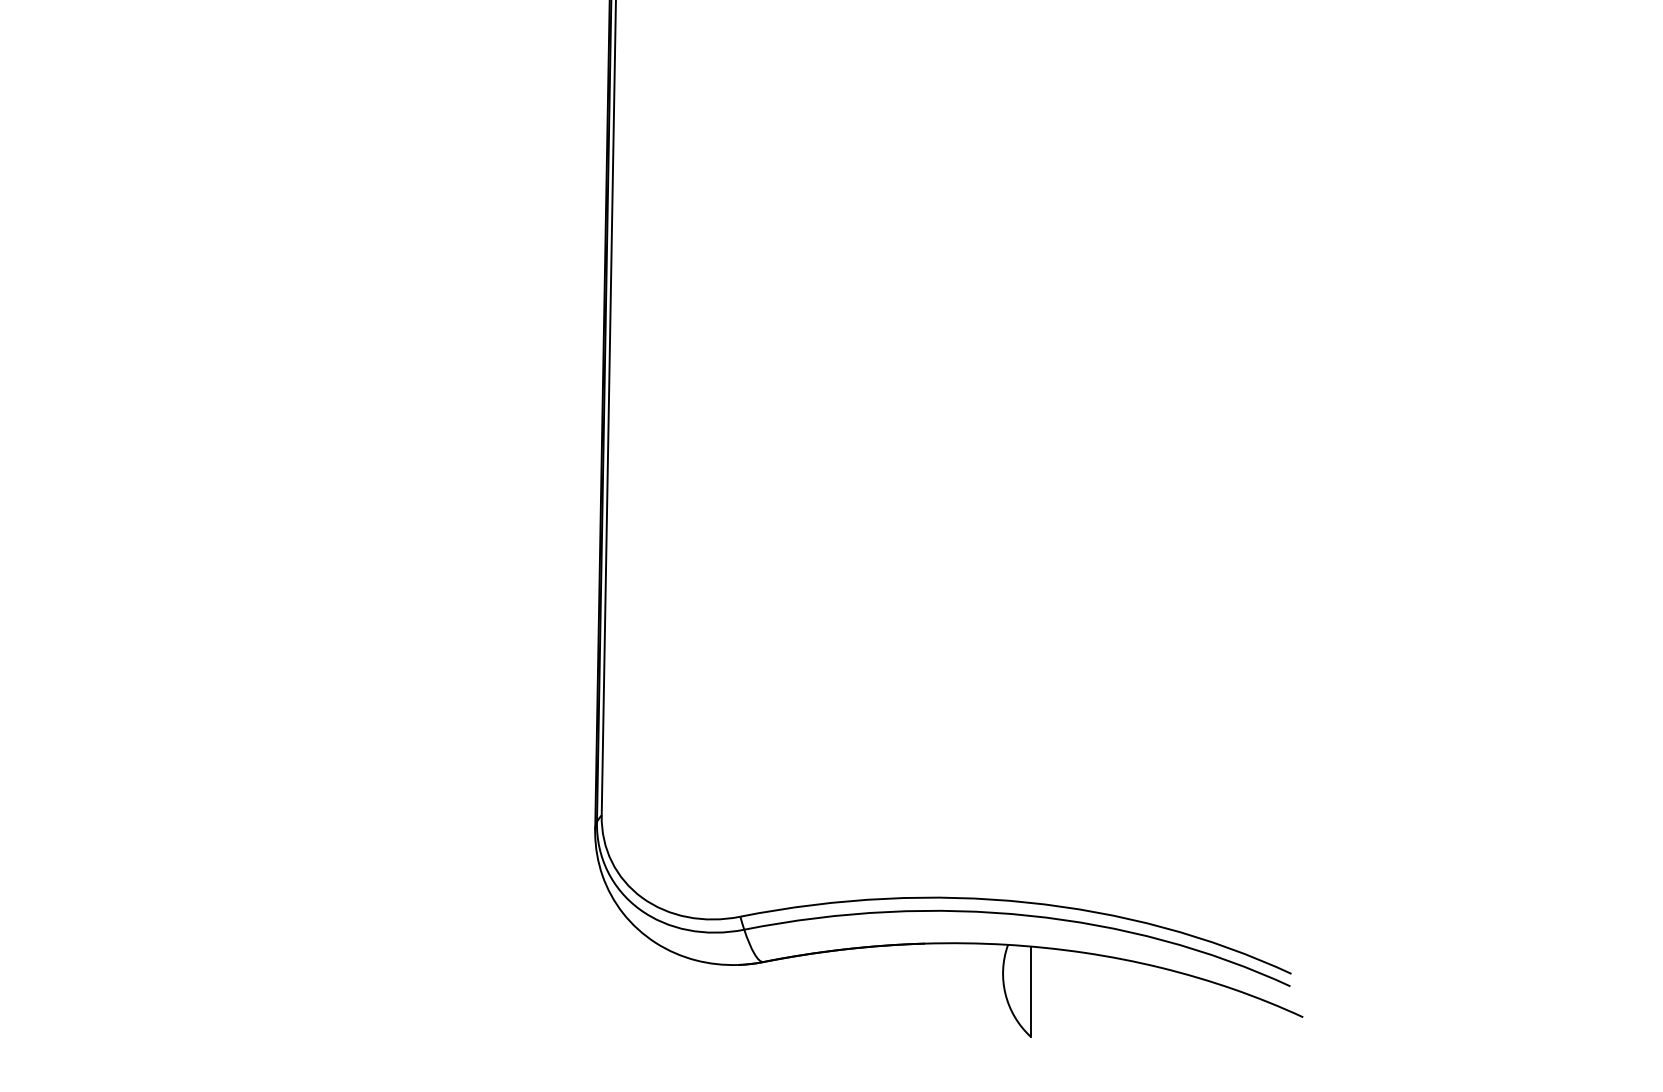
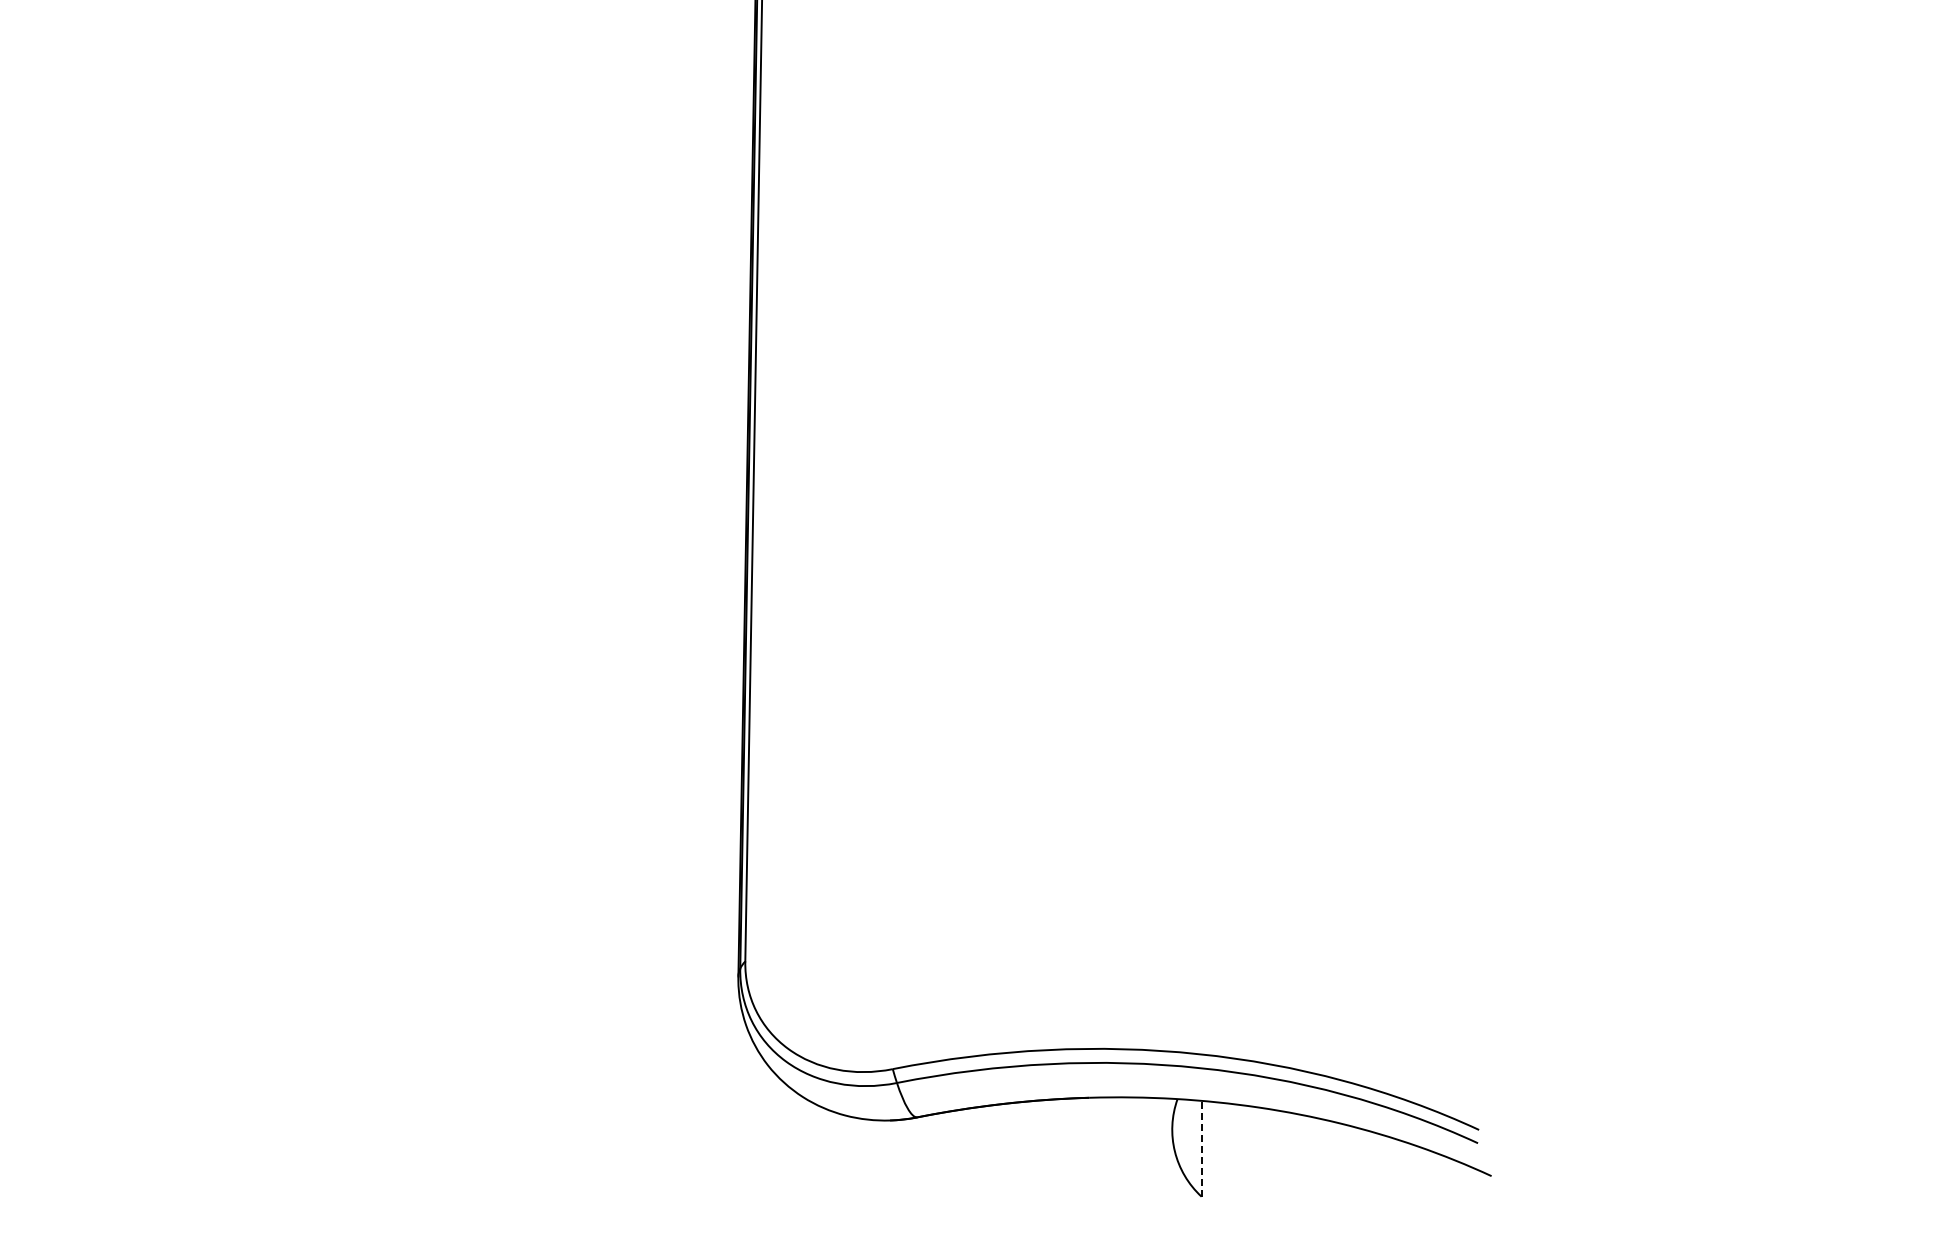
line: (1030, 991) -> (1201, 1148), solid -> dashed

